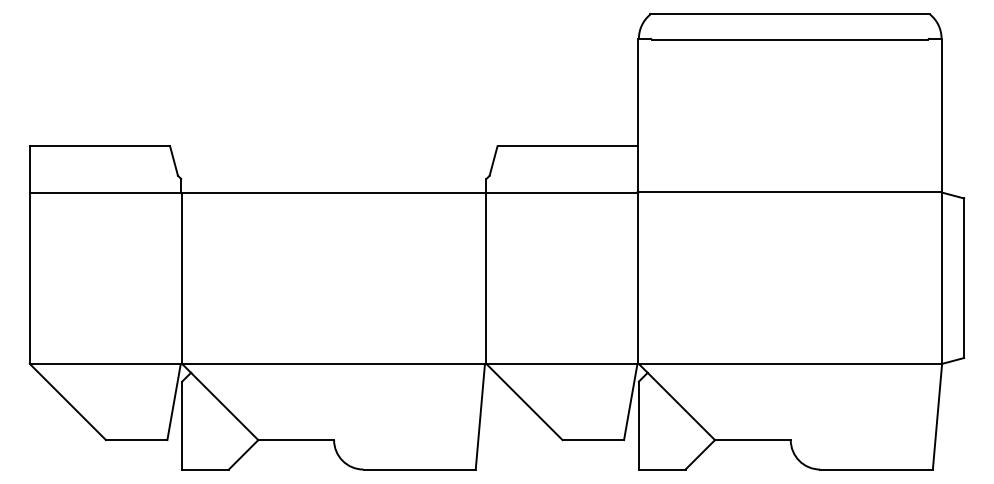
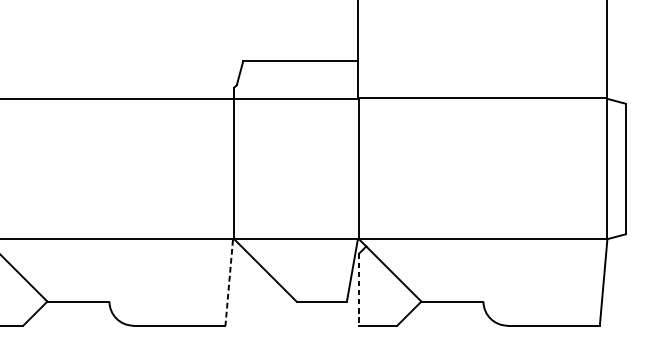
line: (480, 417) -> (229, 283), solid -> dashed
line: (638, 425) -> (358, 289), solid -> dashed

